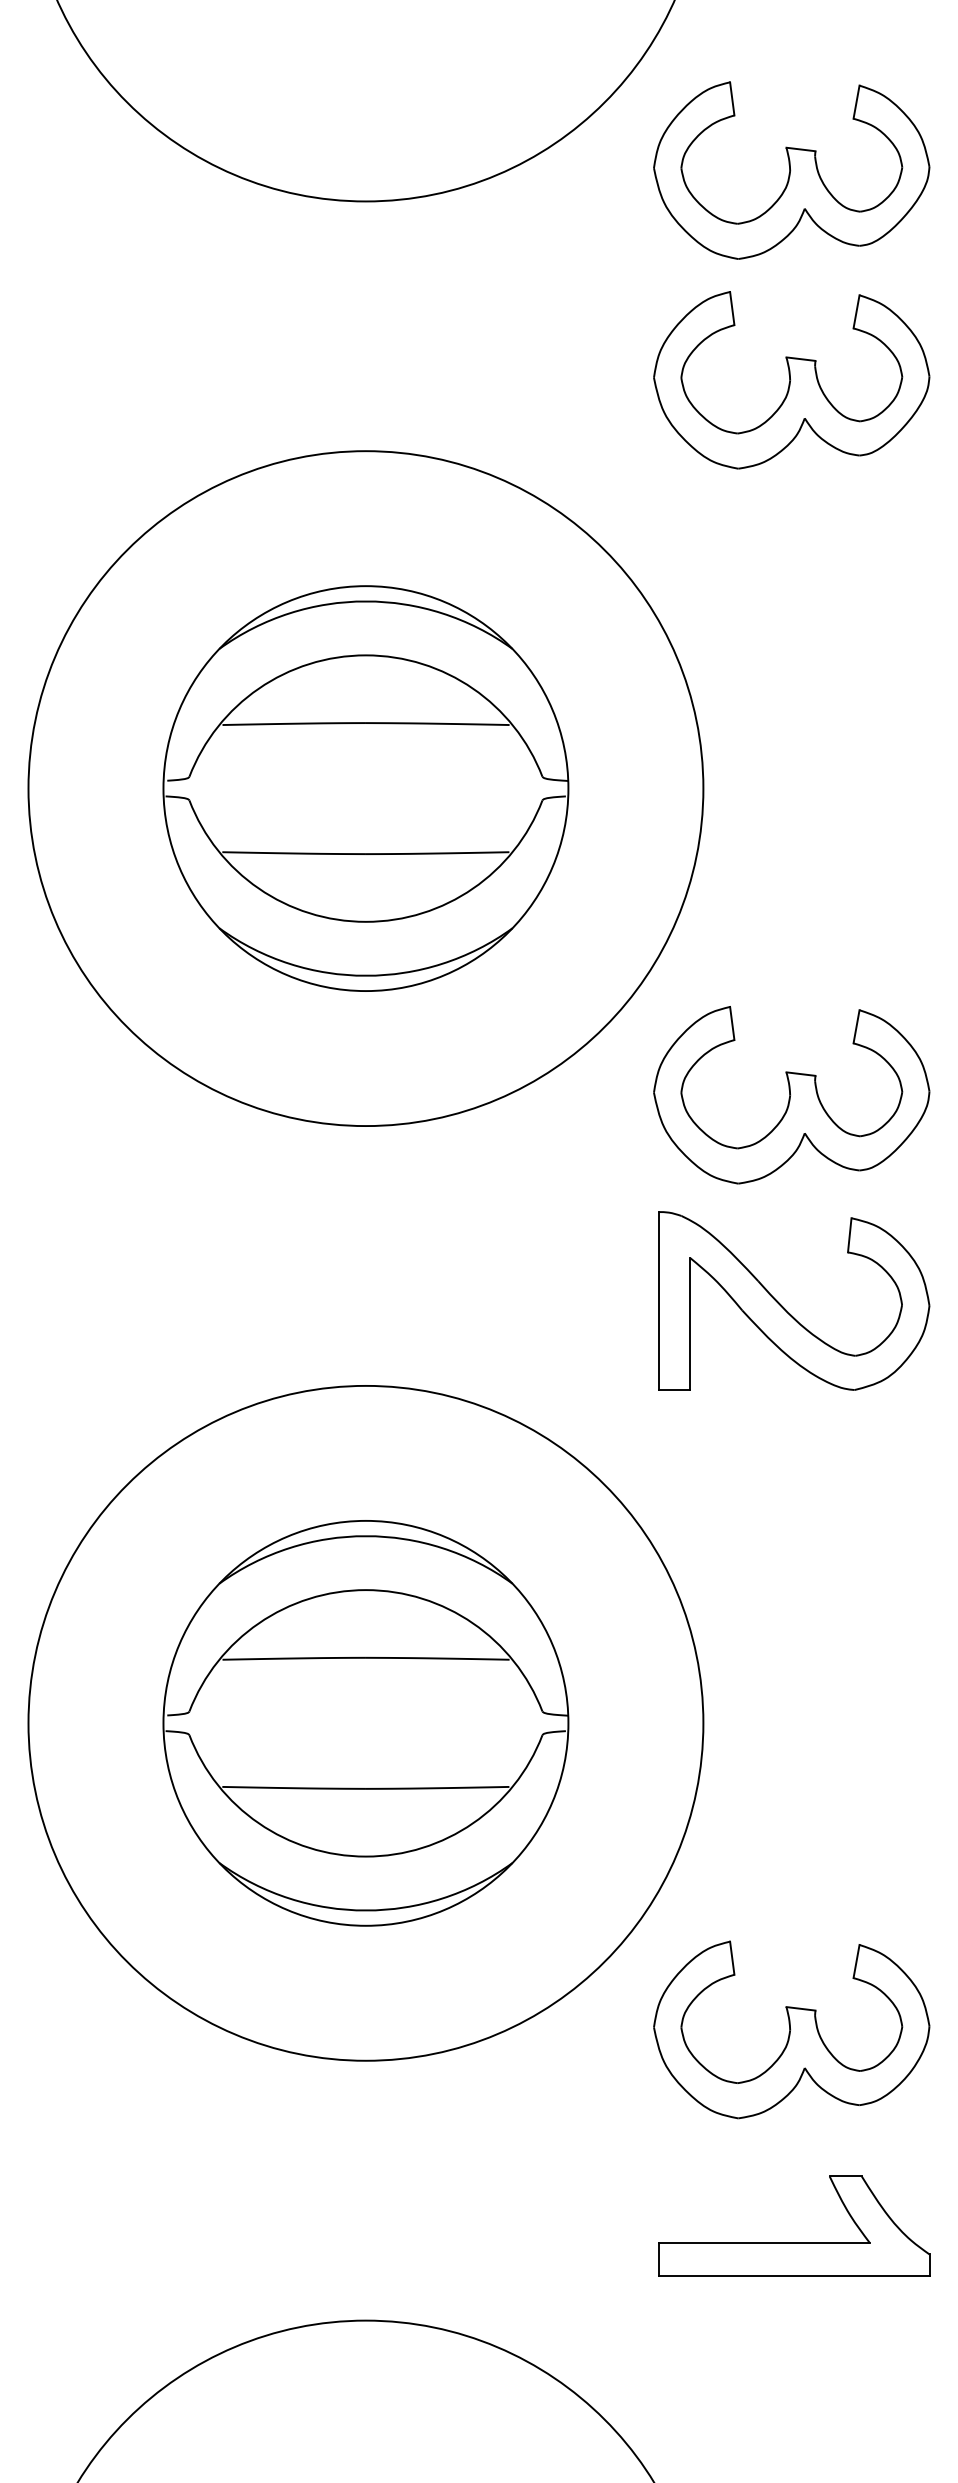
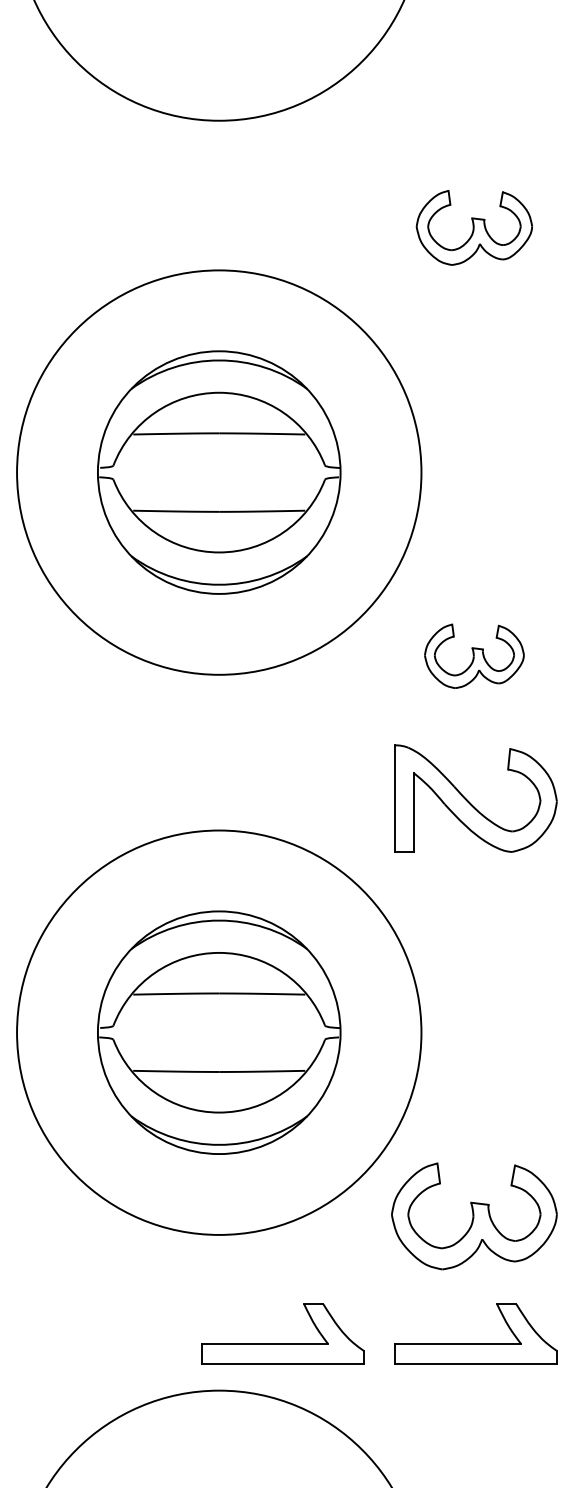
part: (791, 170) -> (474, 102), removed
part: (791, 379) -> (474, 227), size x0.7
part: (791, 1095) -> (474, 656), size x0.6
part: (785, 1307) -> (470, 802), moved
part: (471, 2241) -> (282, 1343), added

